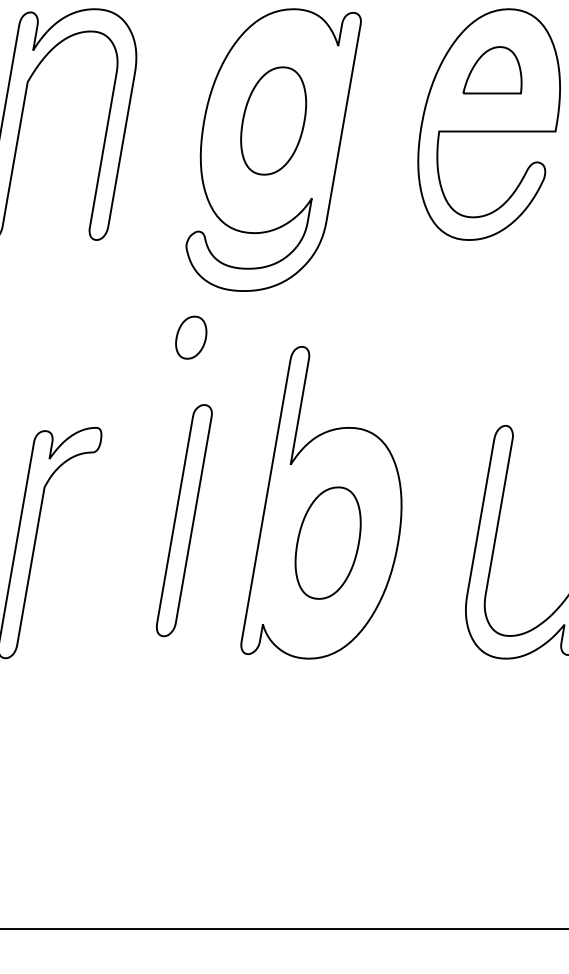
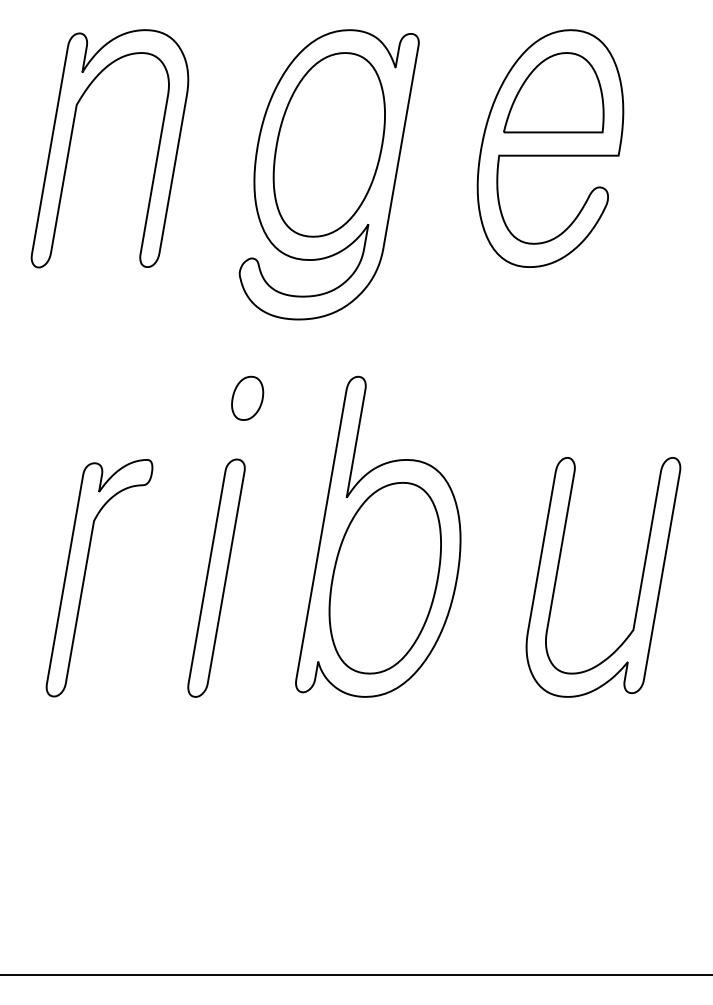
part: (492, 69) -> (553, 92), size x1.67
part: (272, 120) -> (328, 144), size x1.67
part: (191, 336) -> (247, 397), moved
part: (184, 519) -> (216, 577), moved
part: (327, 543) -> (384, 578), size x1.67

